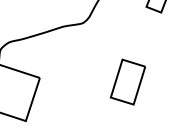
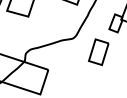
part: (127, 82) -> (98, 52), moved

